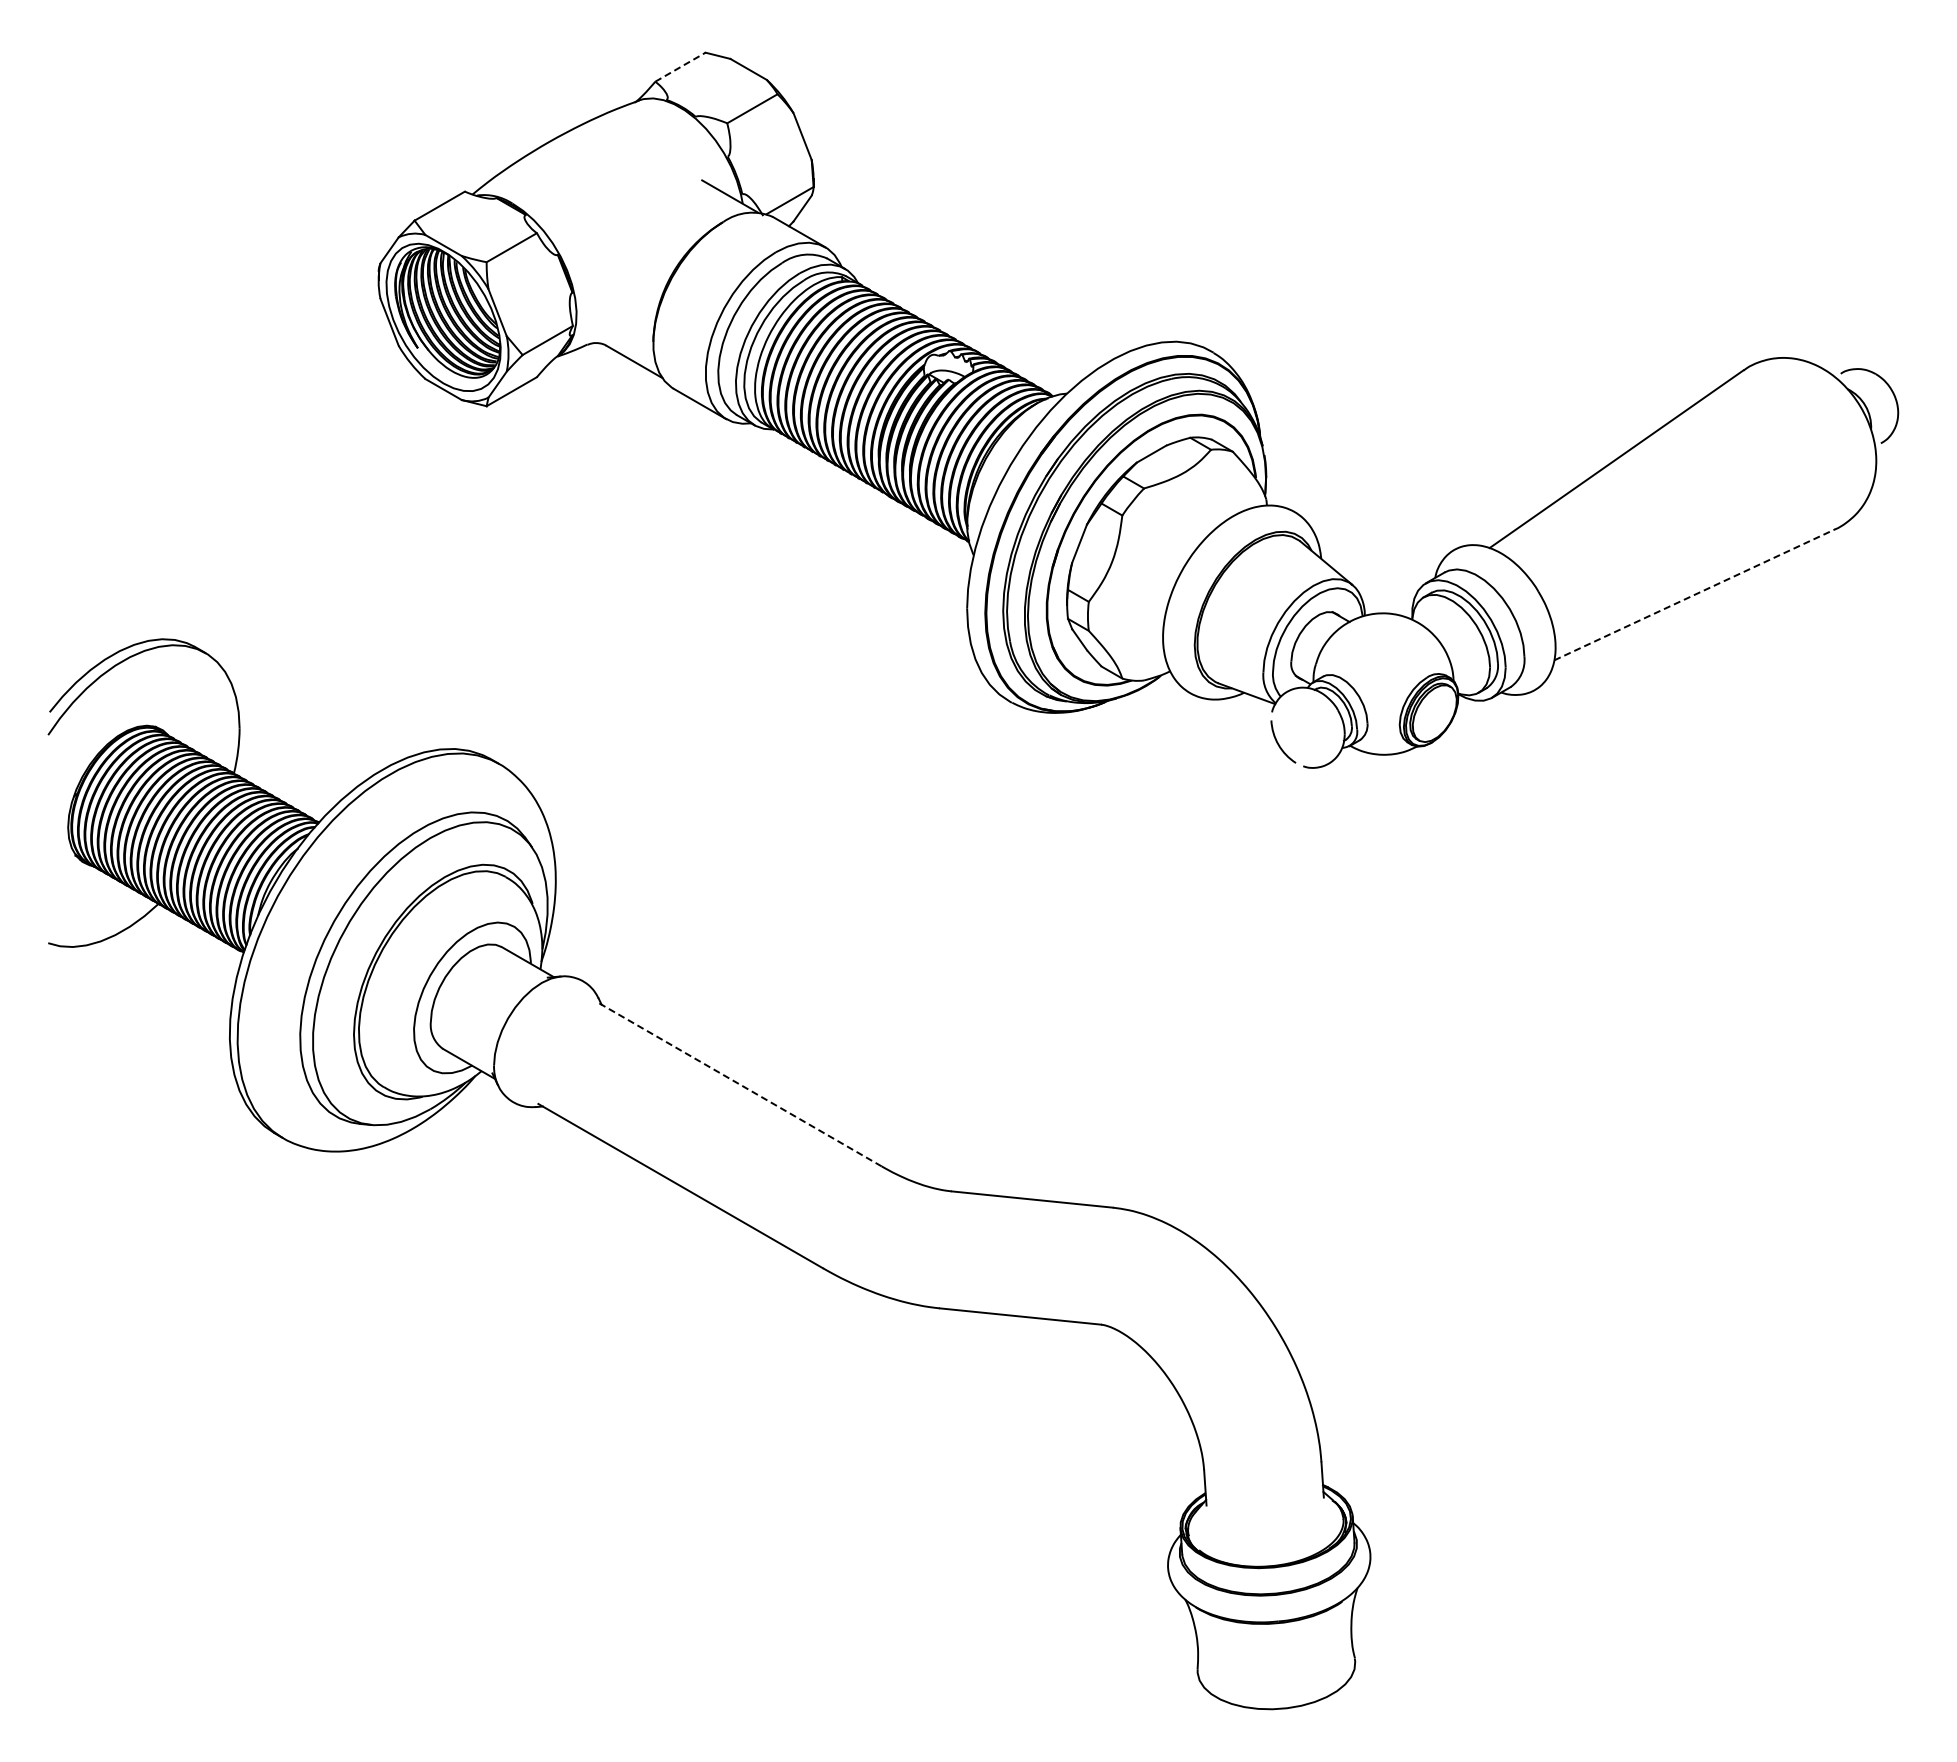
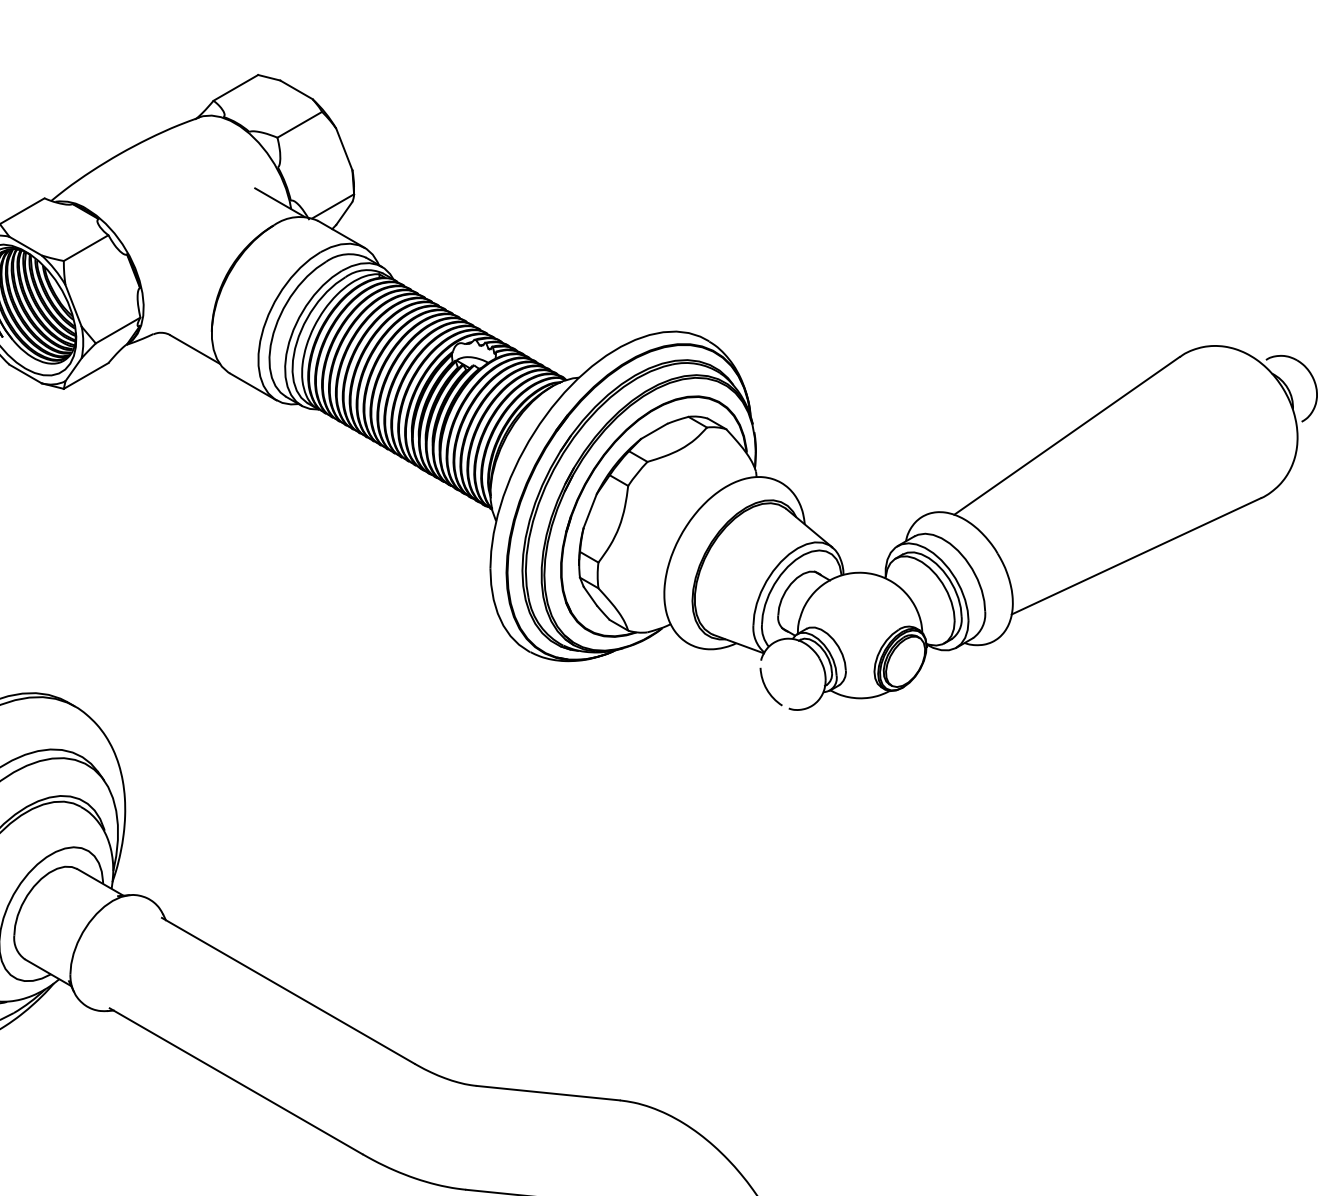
line: (680, 66) -> (235, 87), dashed -> solid
line: (1694, 594) -> (1136, 556), dashed -> solid
line: (739, 1084) -> (288, 991), dashed -> solid

